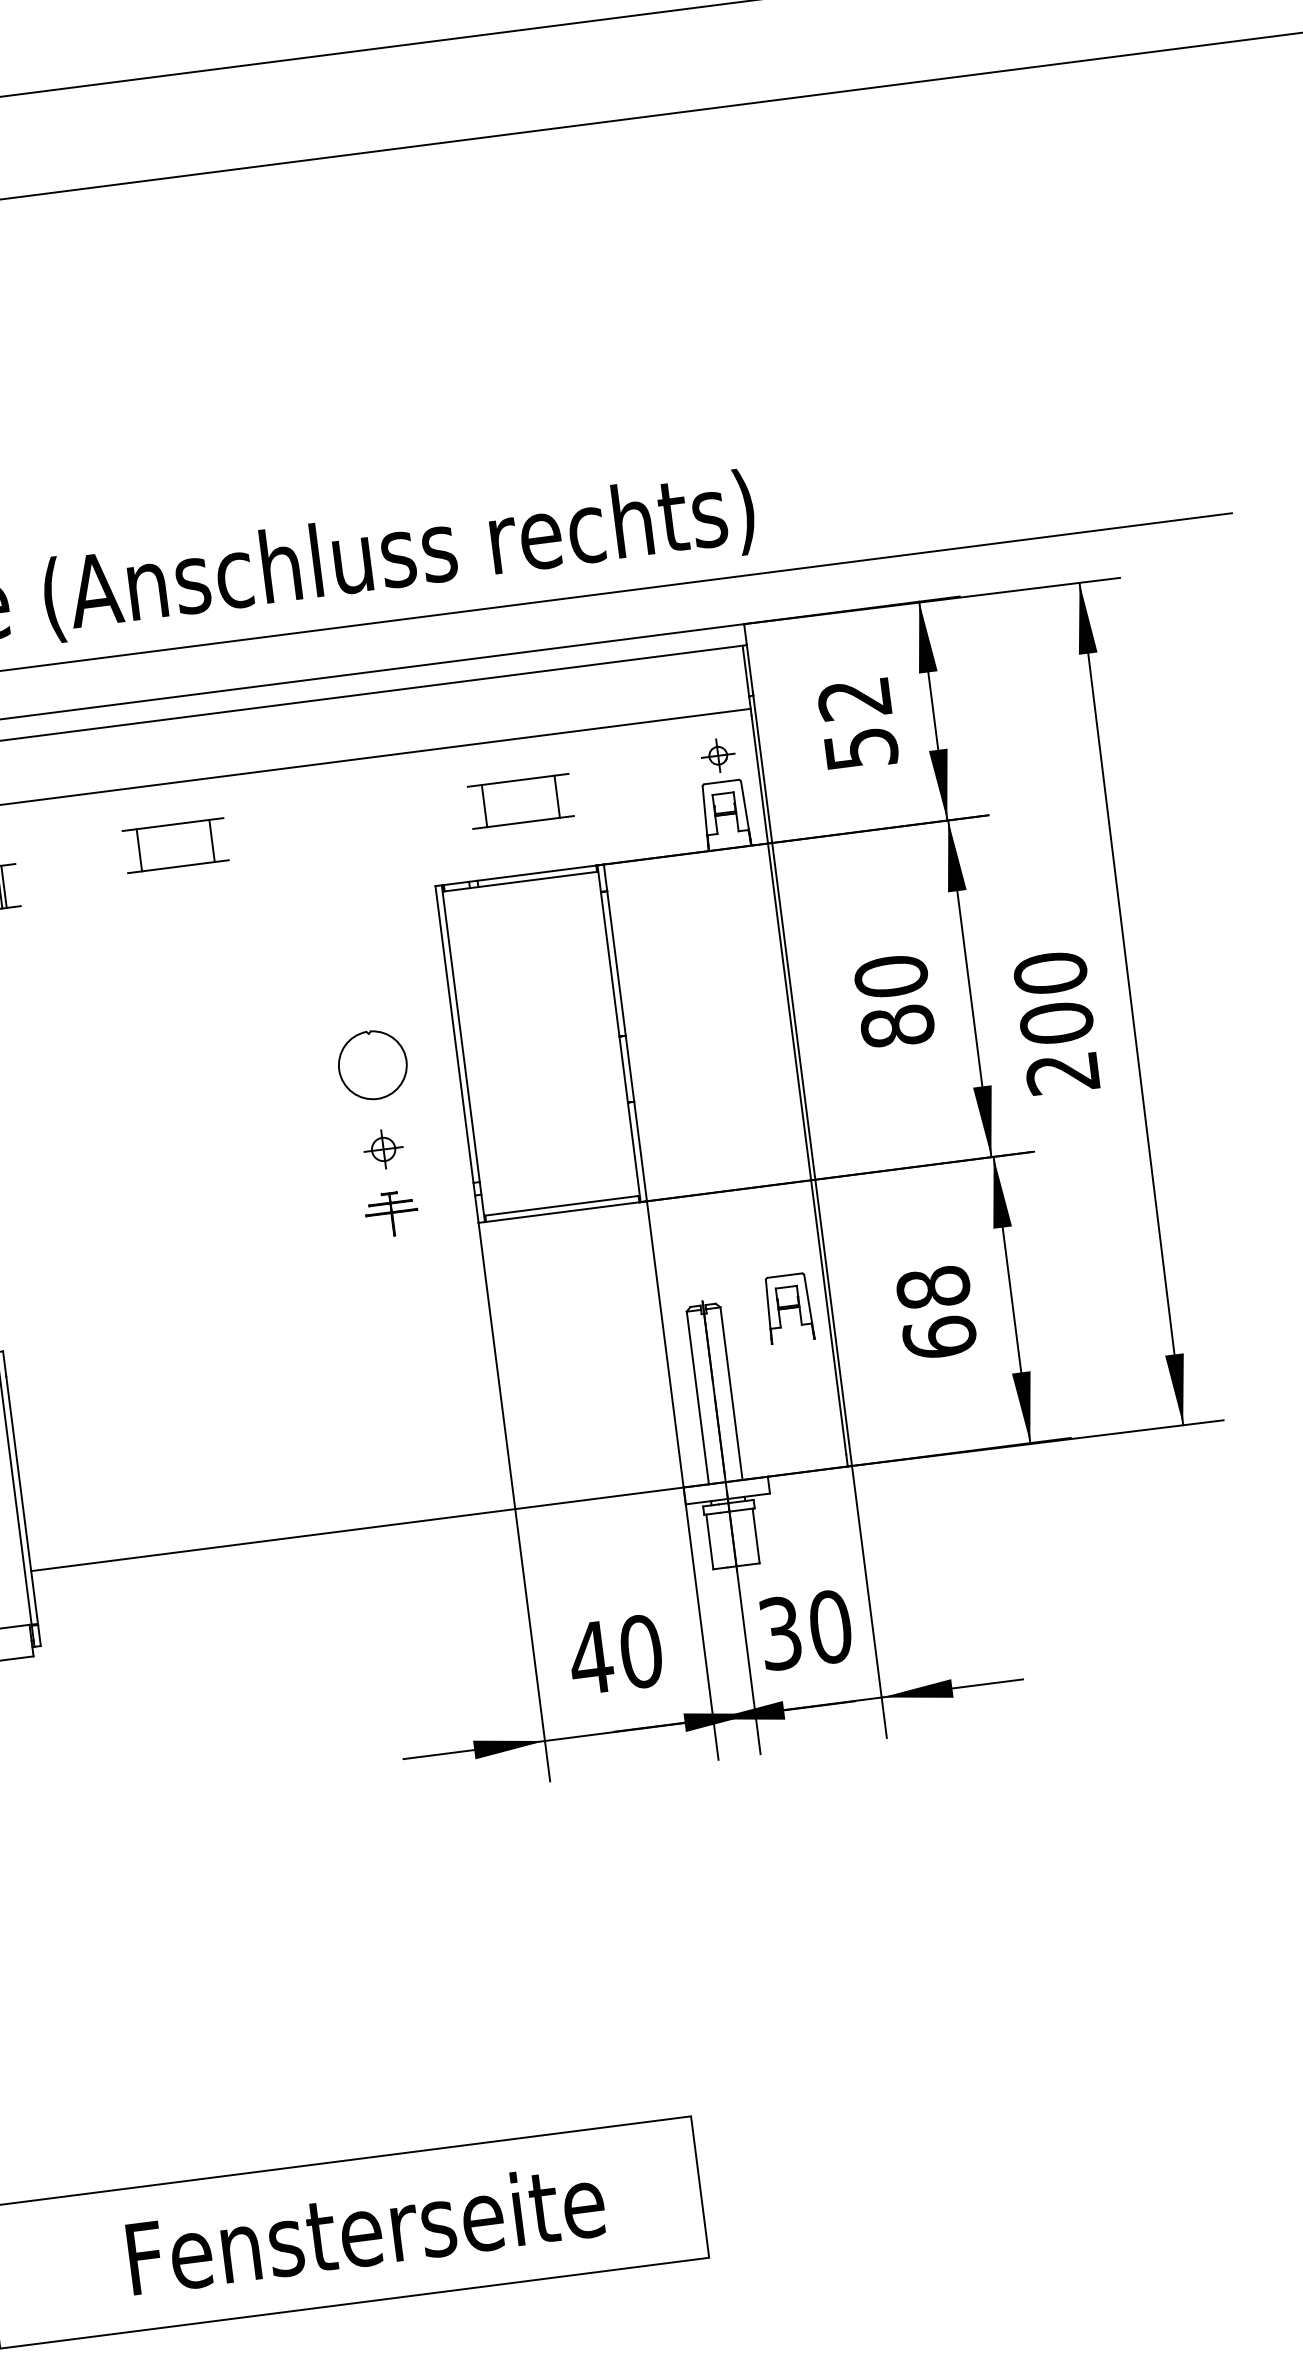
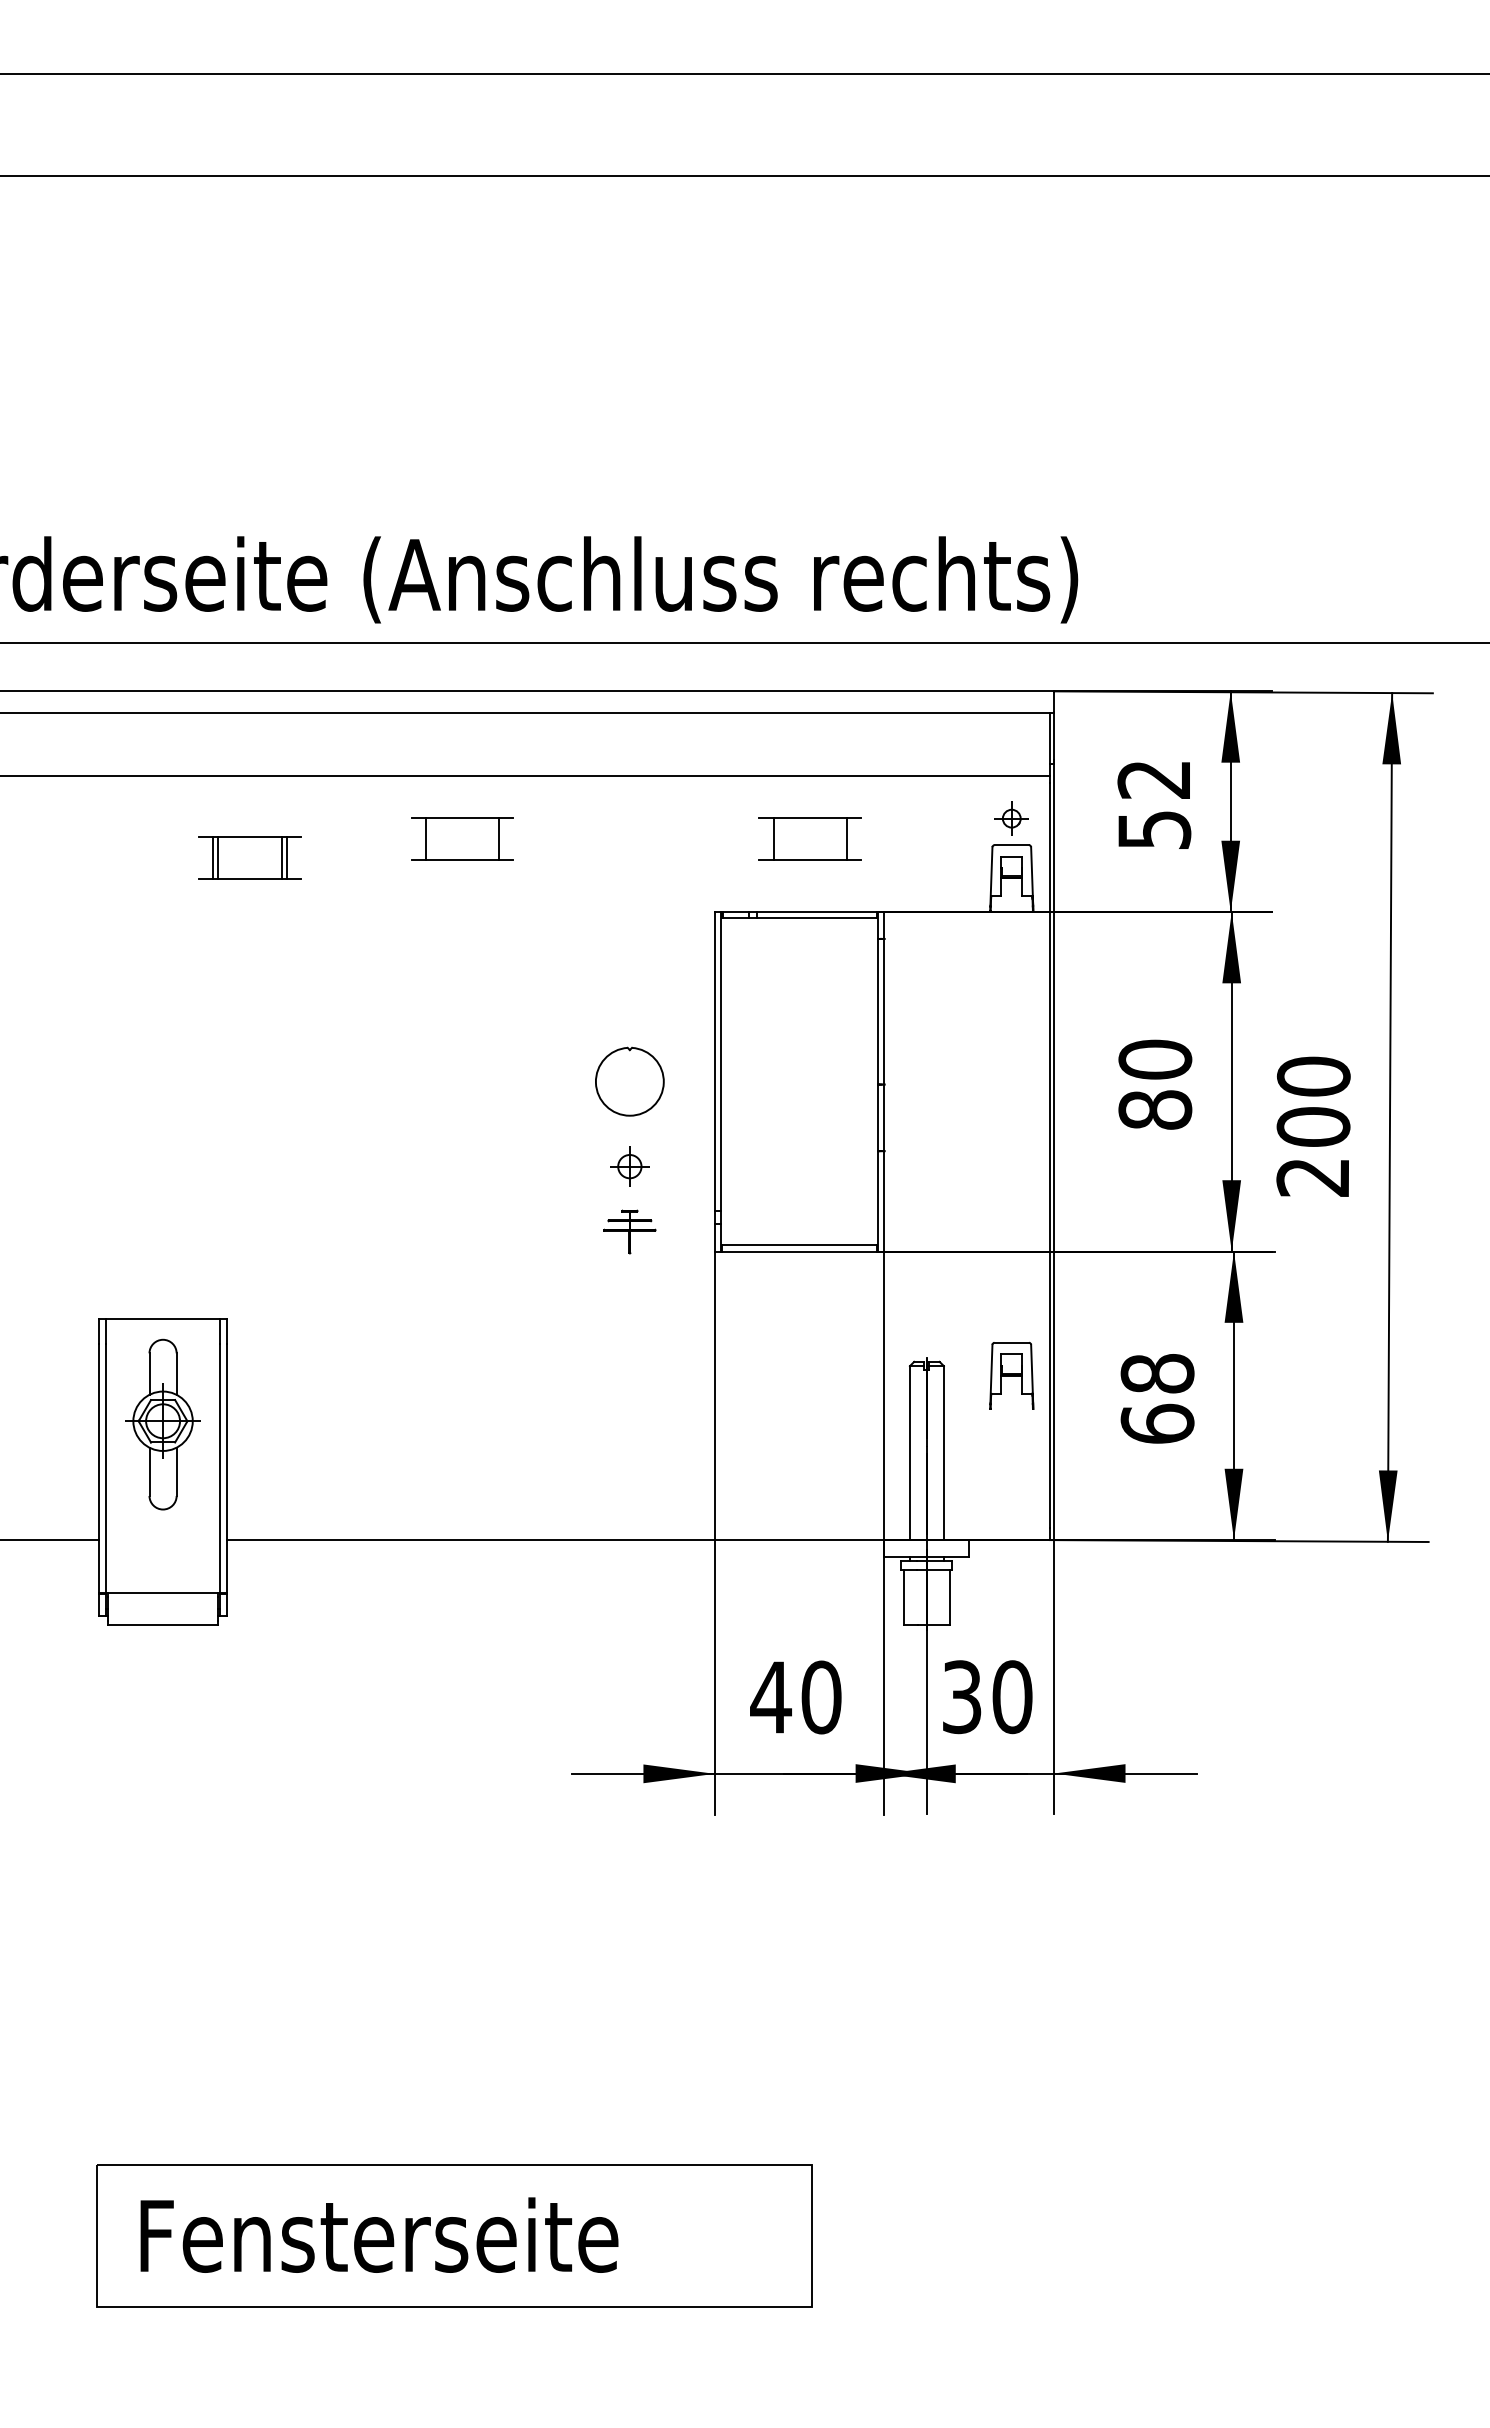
text: (366, 2228) -> (379, 2234), moved

